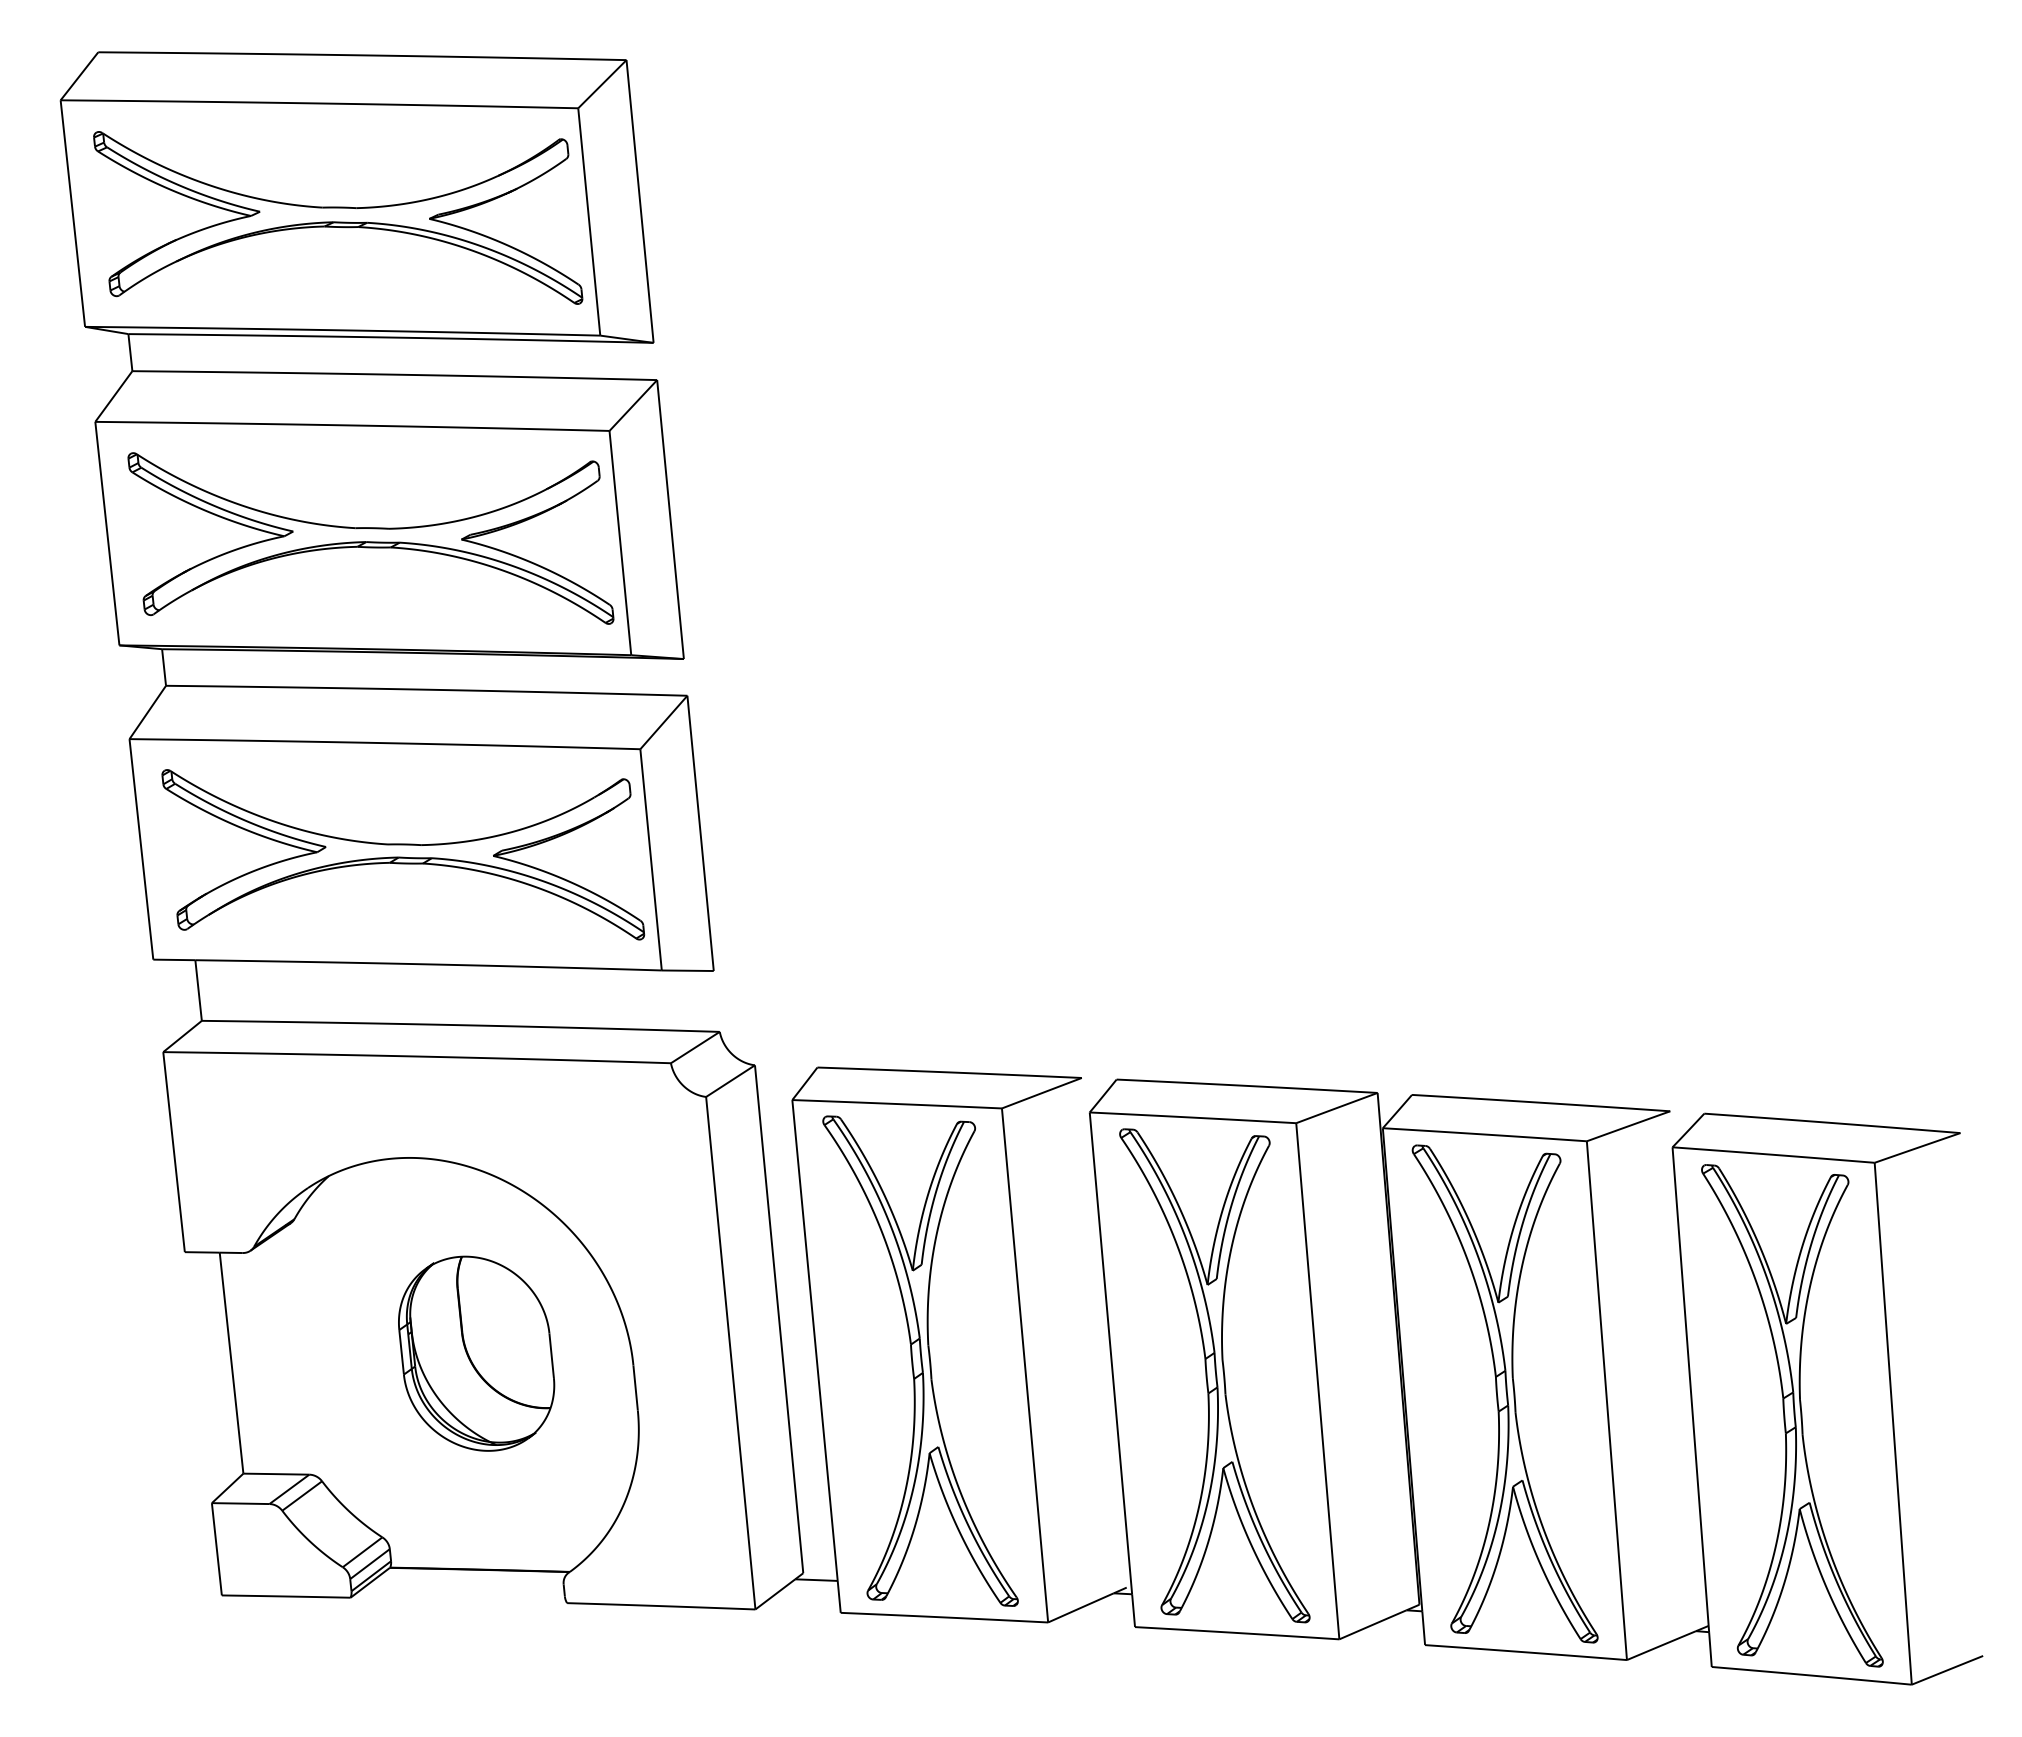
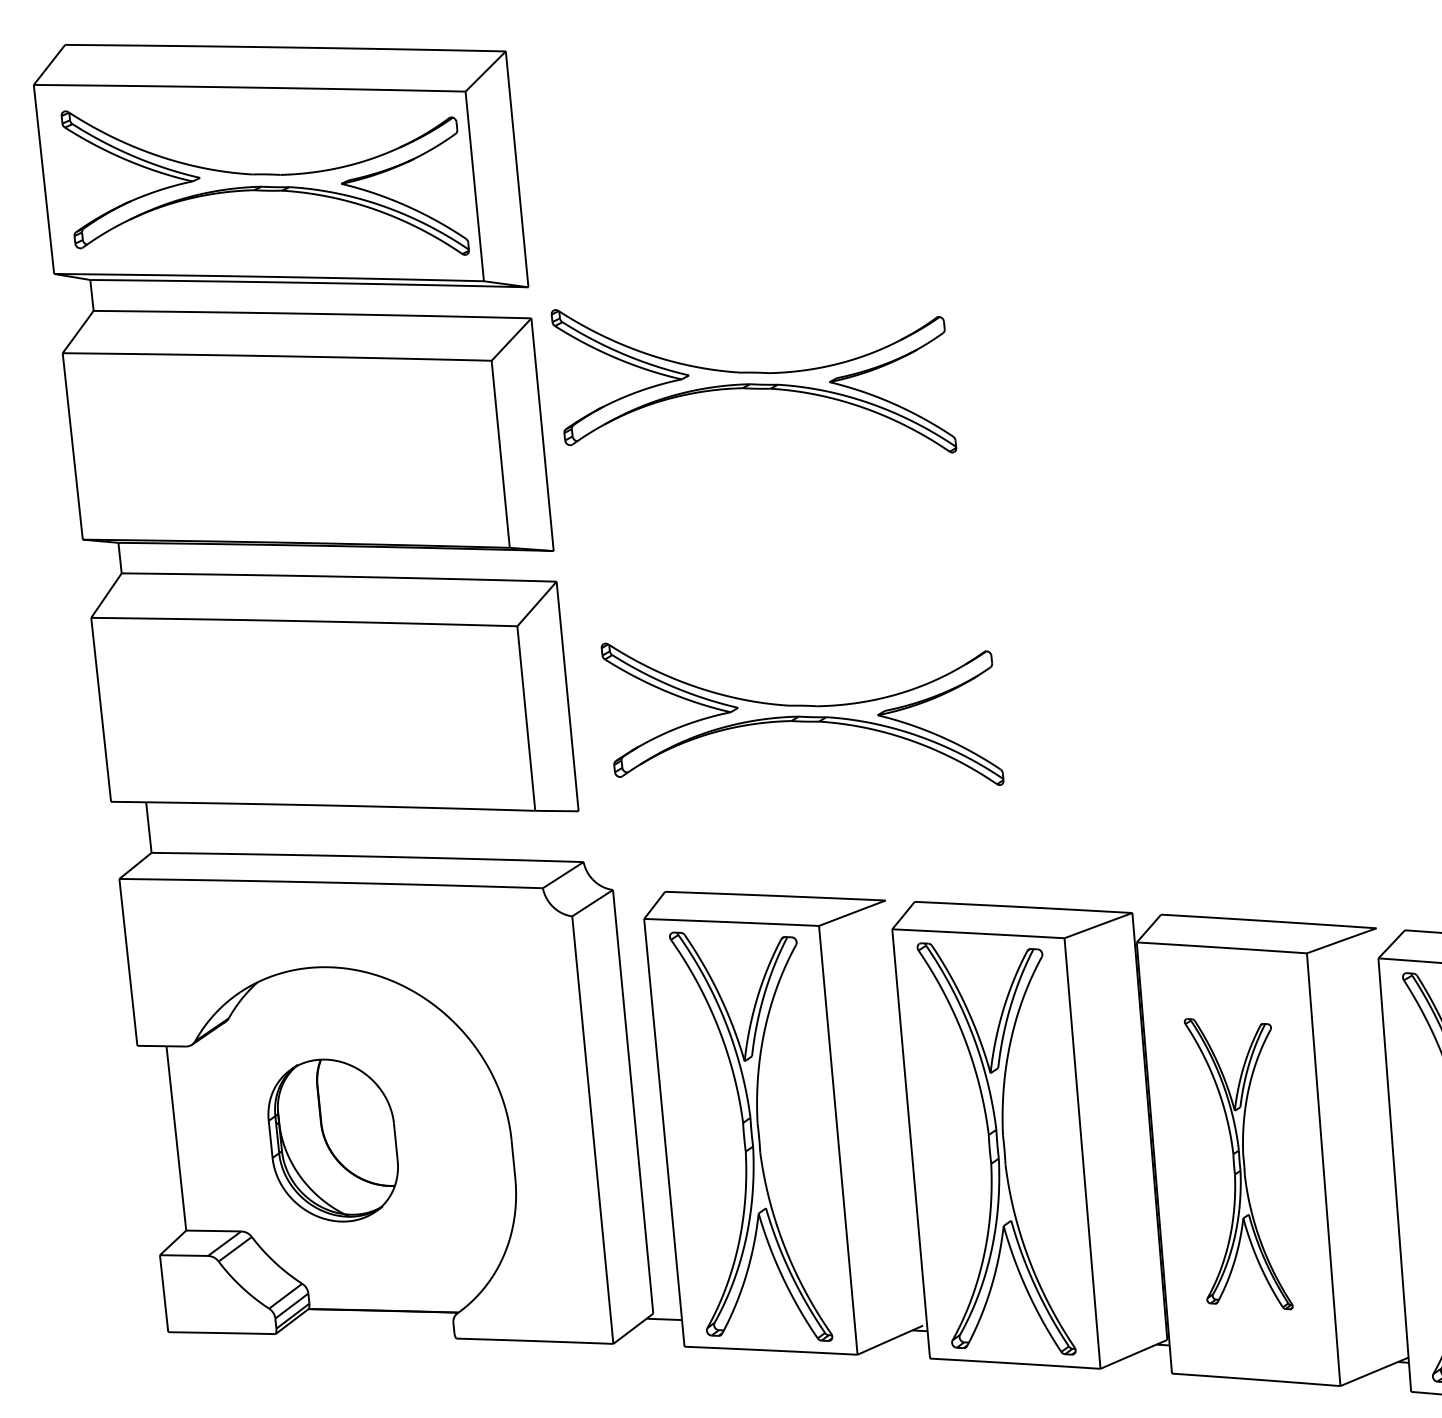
part: (370, 538) -> (753, 381), moved
part: (403, 854) -> (802, 714), moved
part: (476, 1353) -> (333, 1140), moved
part: (1504, 1393) -> (1238, 1163), size x0.7

